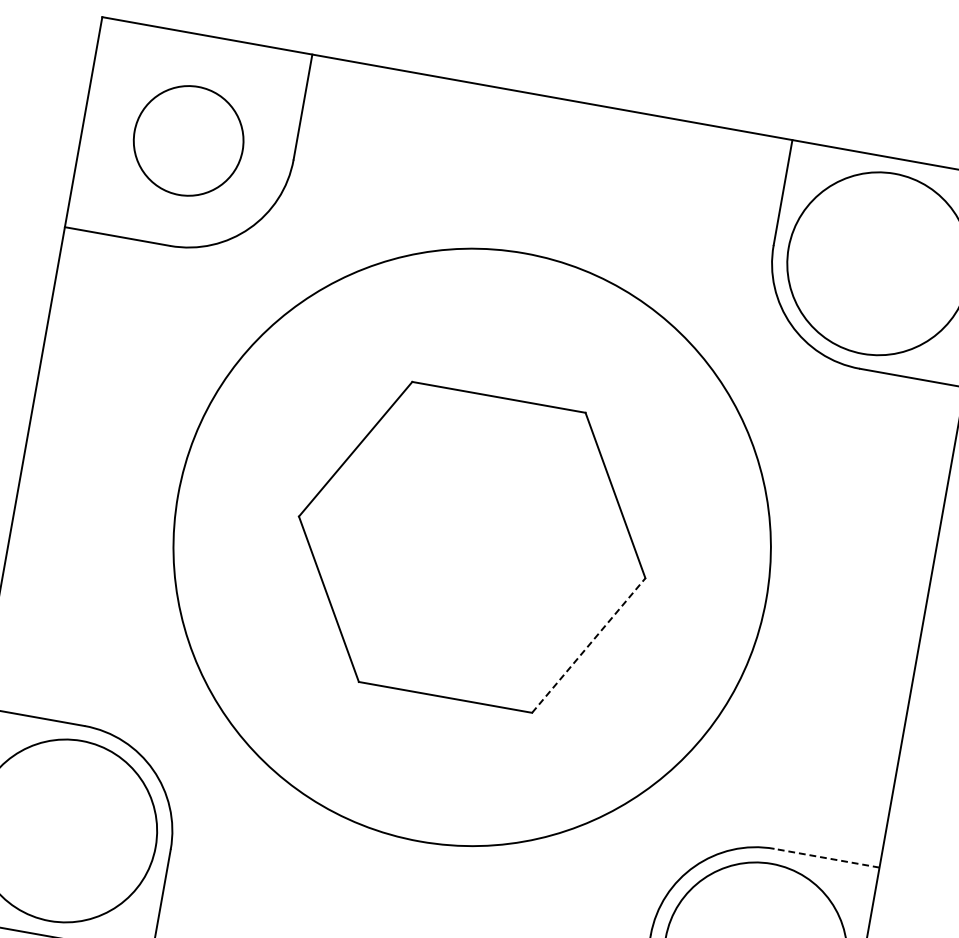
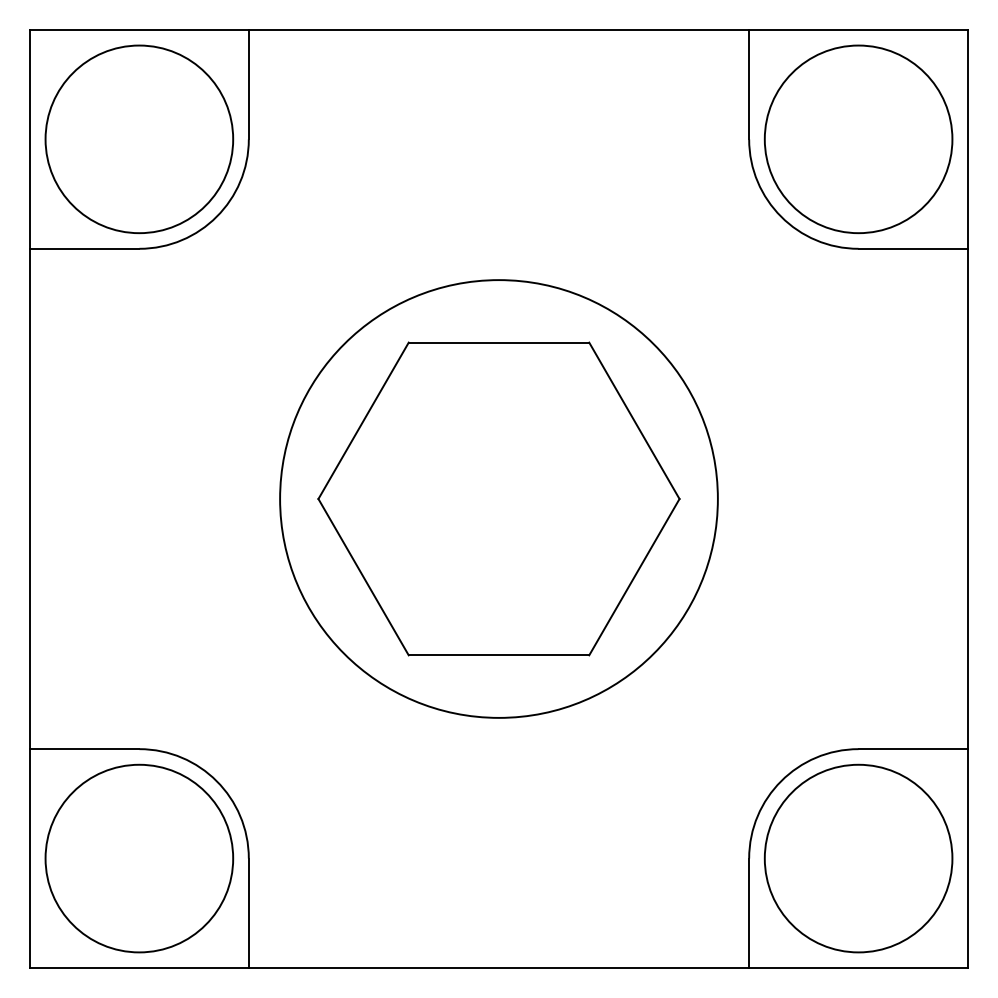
circle: (188, 141) -> (139, 139), size x1.67
circle: (471, 546) -> (498, 498), size x0.71
line: (588, 644) -> (634, 576), dashed -> solid
line: (827, 858) -> (913, 749), dashed -> solid

